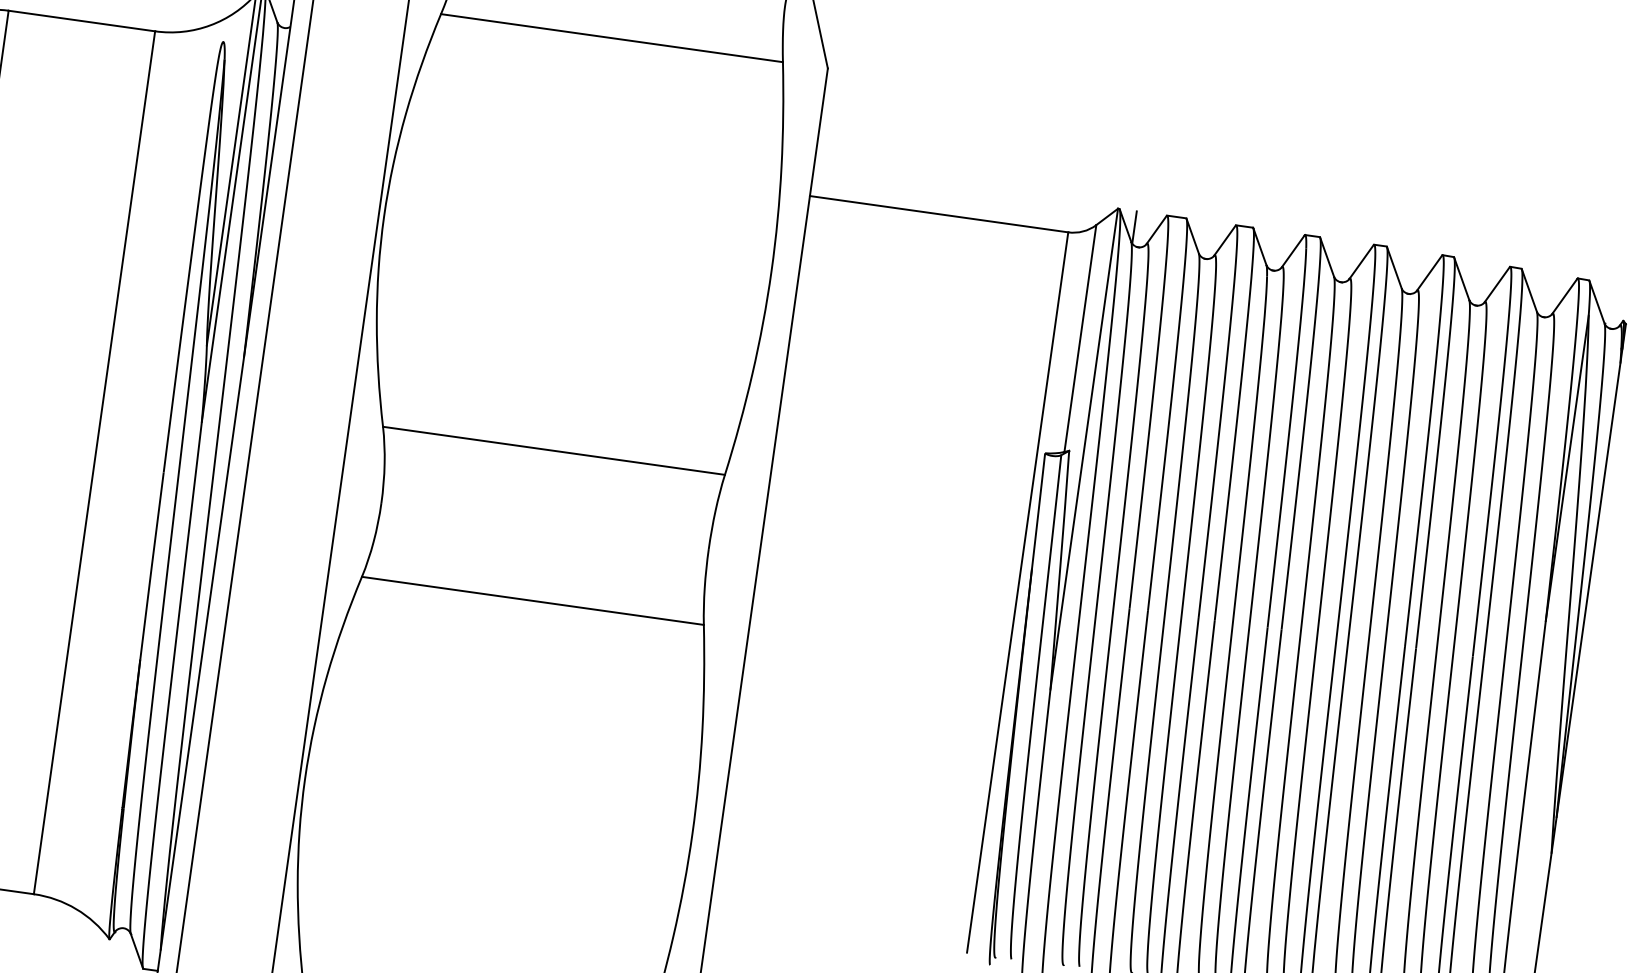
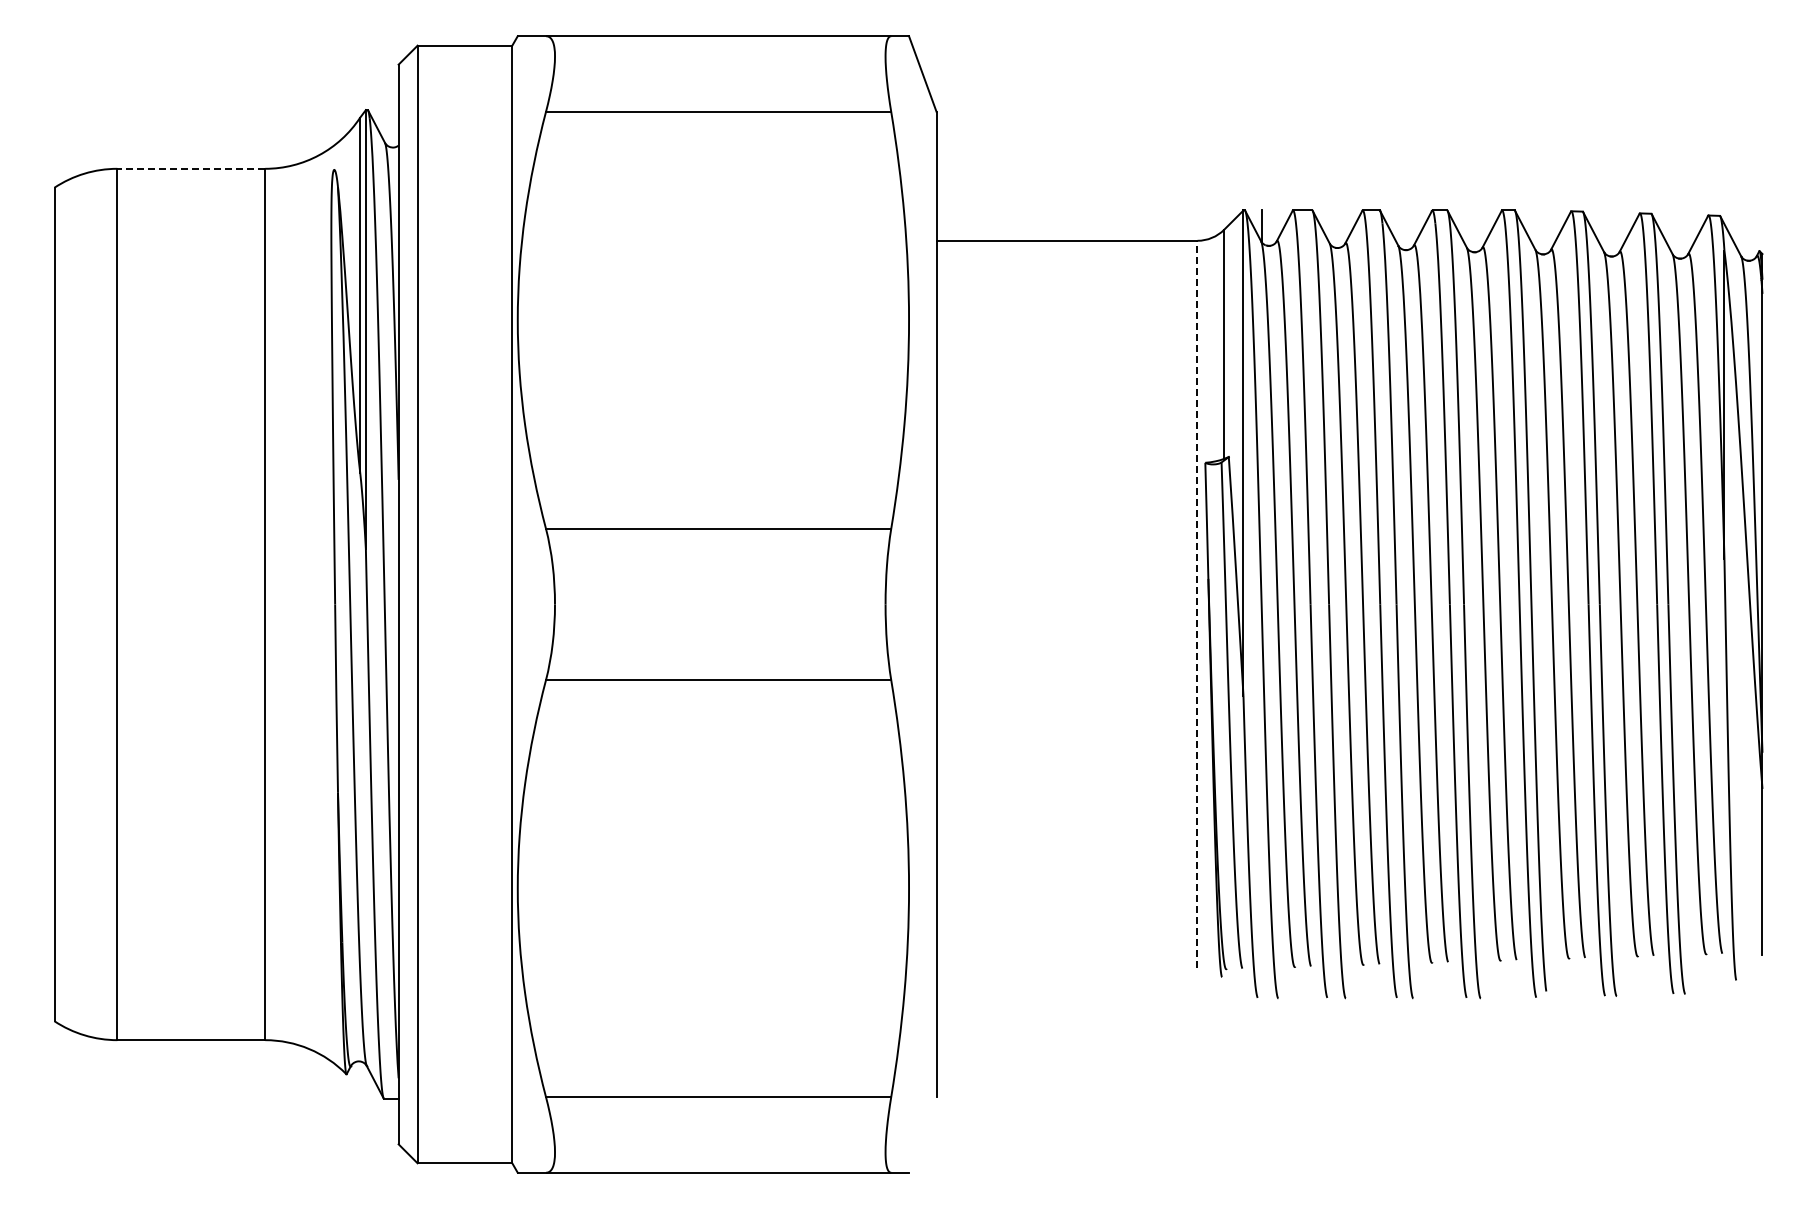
line: (82, 20) -> (191, 168), solid -> dashed
line: (1017, 592) -> (1197, 604), solid -> dashed

